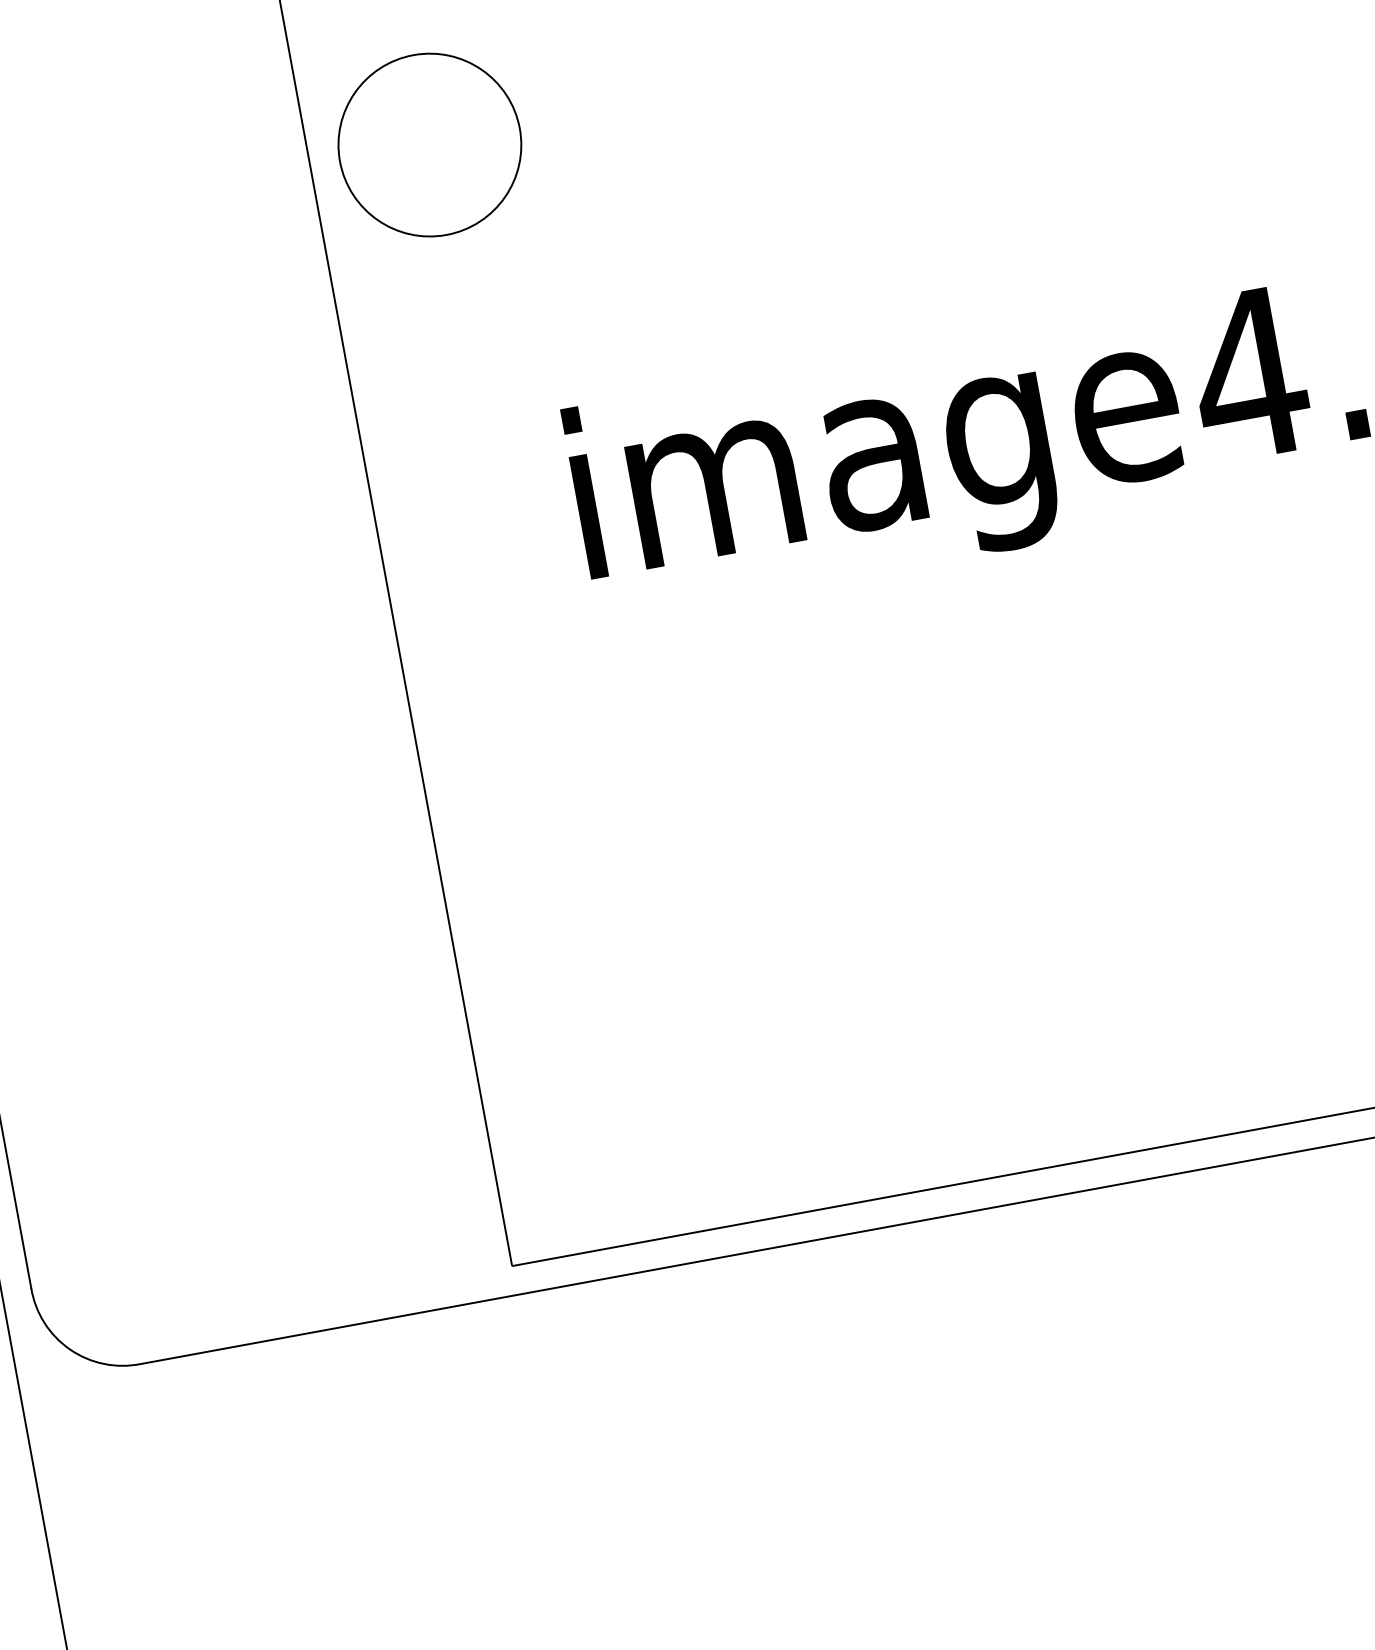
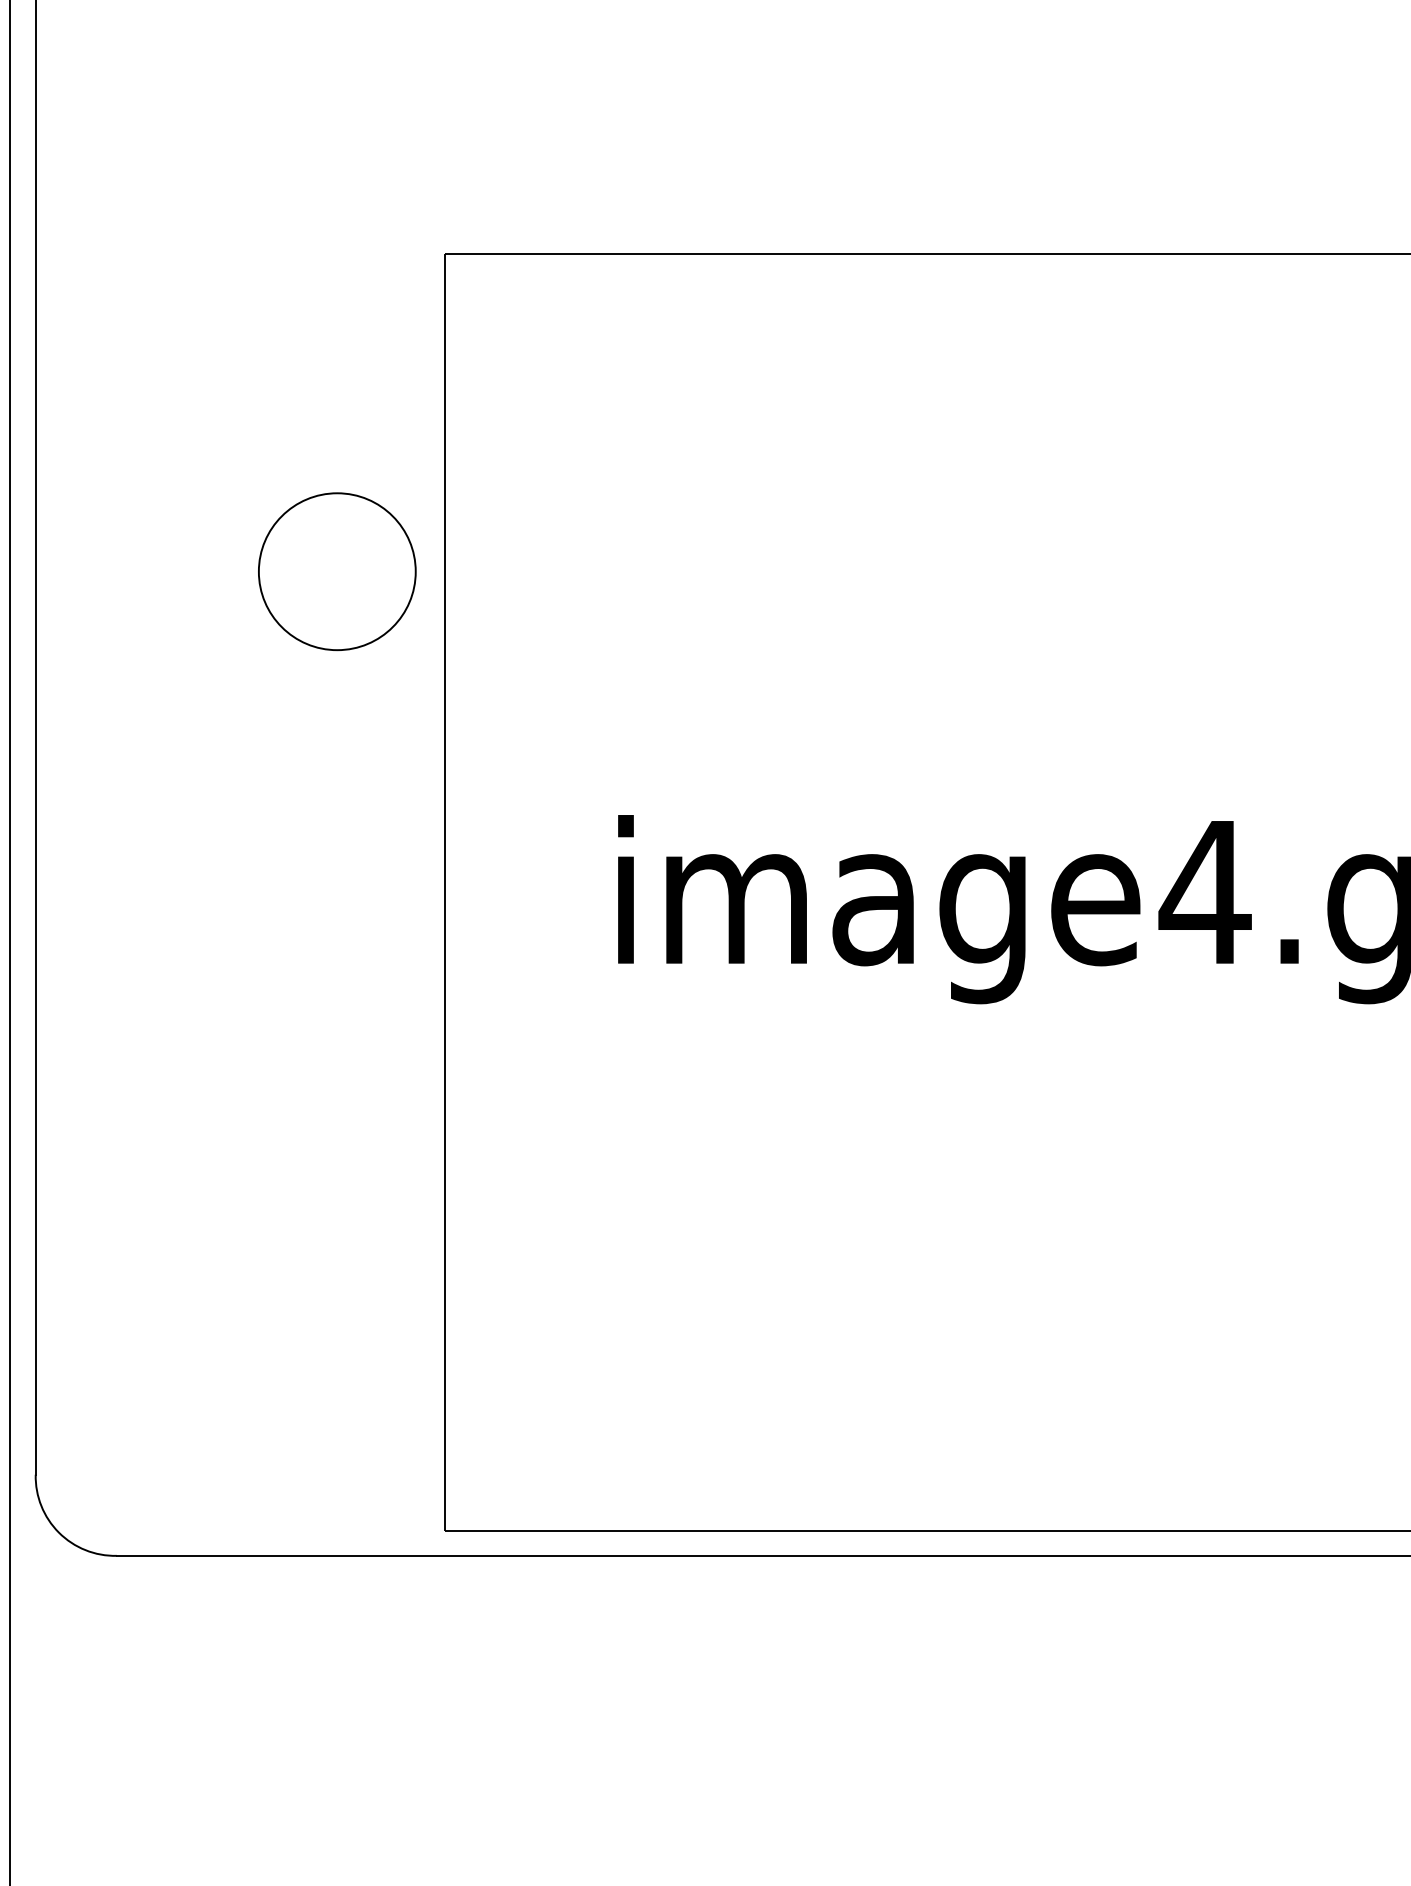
circle: (430, 144) -> (337, 571), moved

